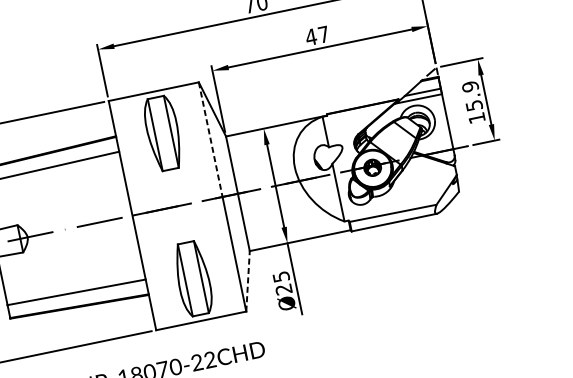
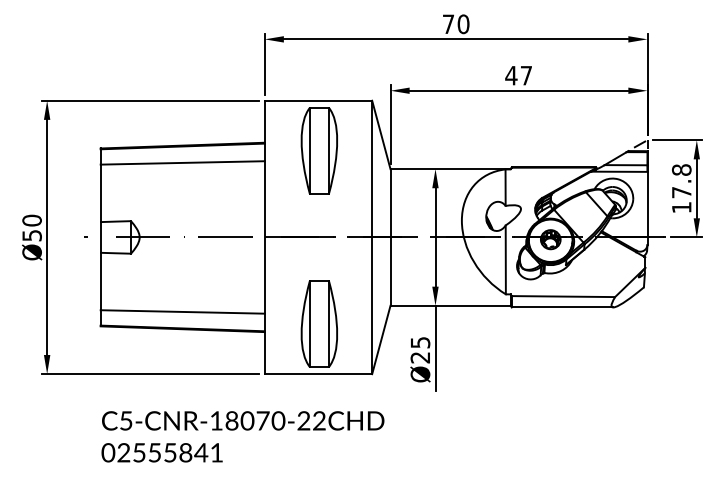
text: (472, 96) -> (681, 181), 15.9 -> 17.8
line: (211, 139) -> (372, 169), dashed -> solid
line: (248, 280) -> (381, 339), dashed -> solid

